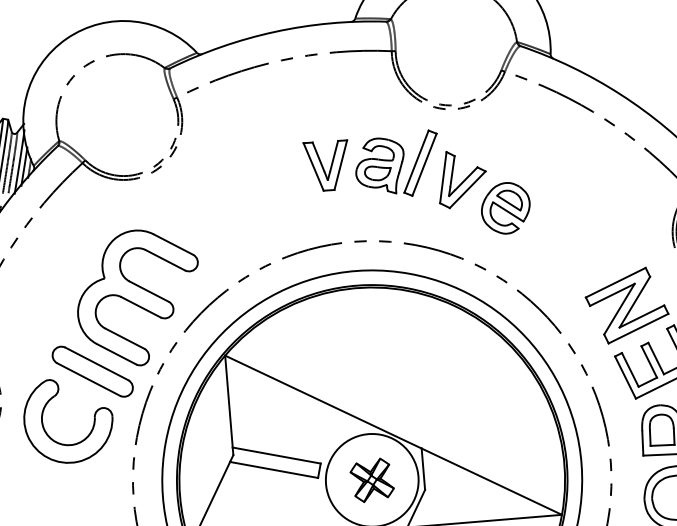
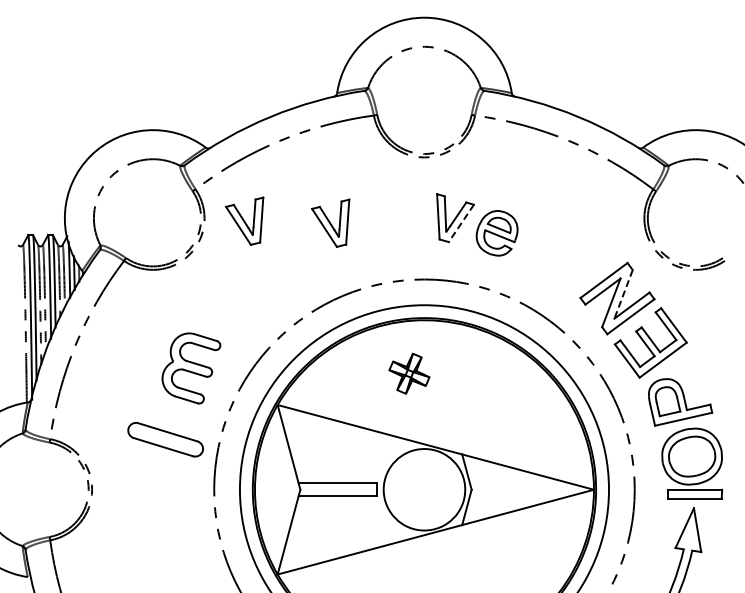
part: (225, 142) -> (244, 220), added
part: (394, 158) -> (393, 207), removed
line: (467, 189) -> (461, 223), solid -> dashed
part: (136, 297) -> (191, 368), size x0.6
line: (634, 302) -> (623, 294), solid -> dashed
part: (57, 441) -> (146, 505), removed
part: (372, 480) -> (409, 373), moved

